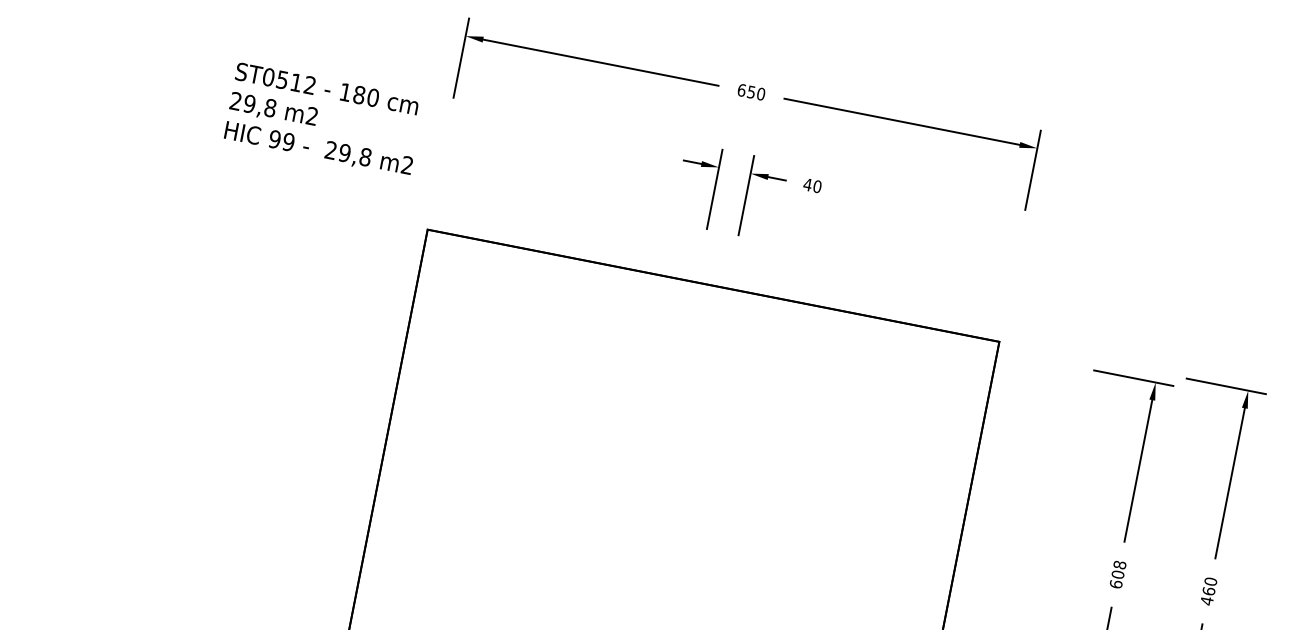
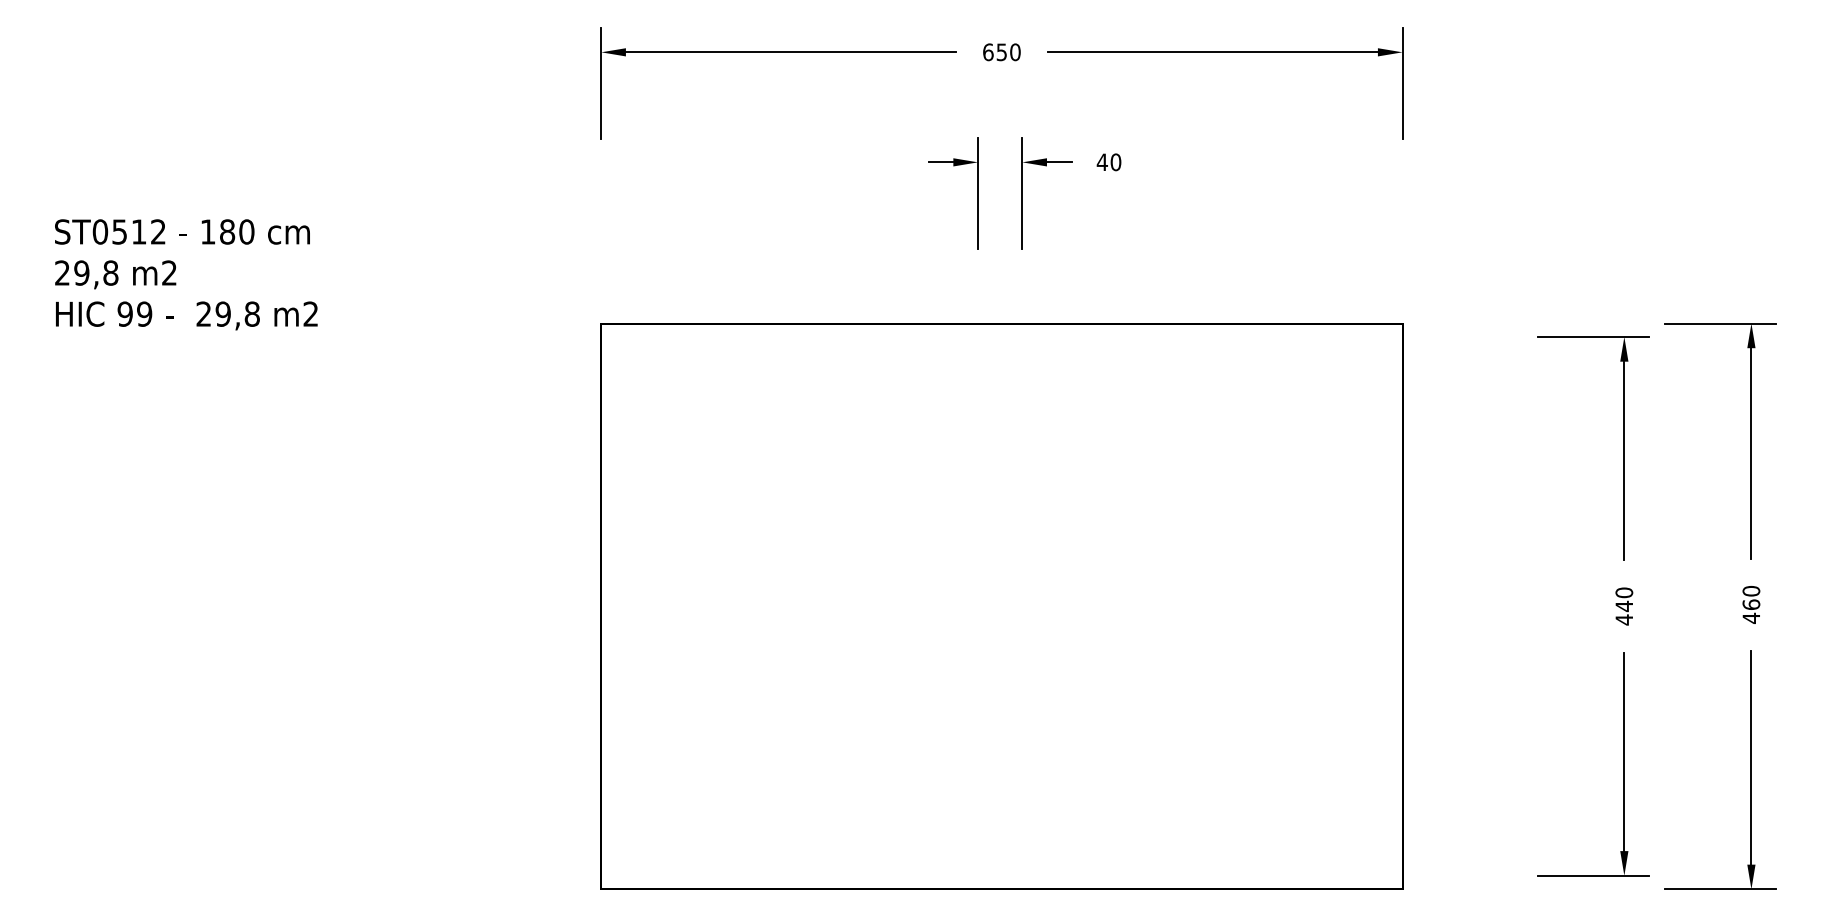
text: (324, 119) -> (186, 274), moved
text: (1118, 574) -> (1624, 606), 608 -> 440

